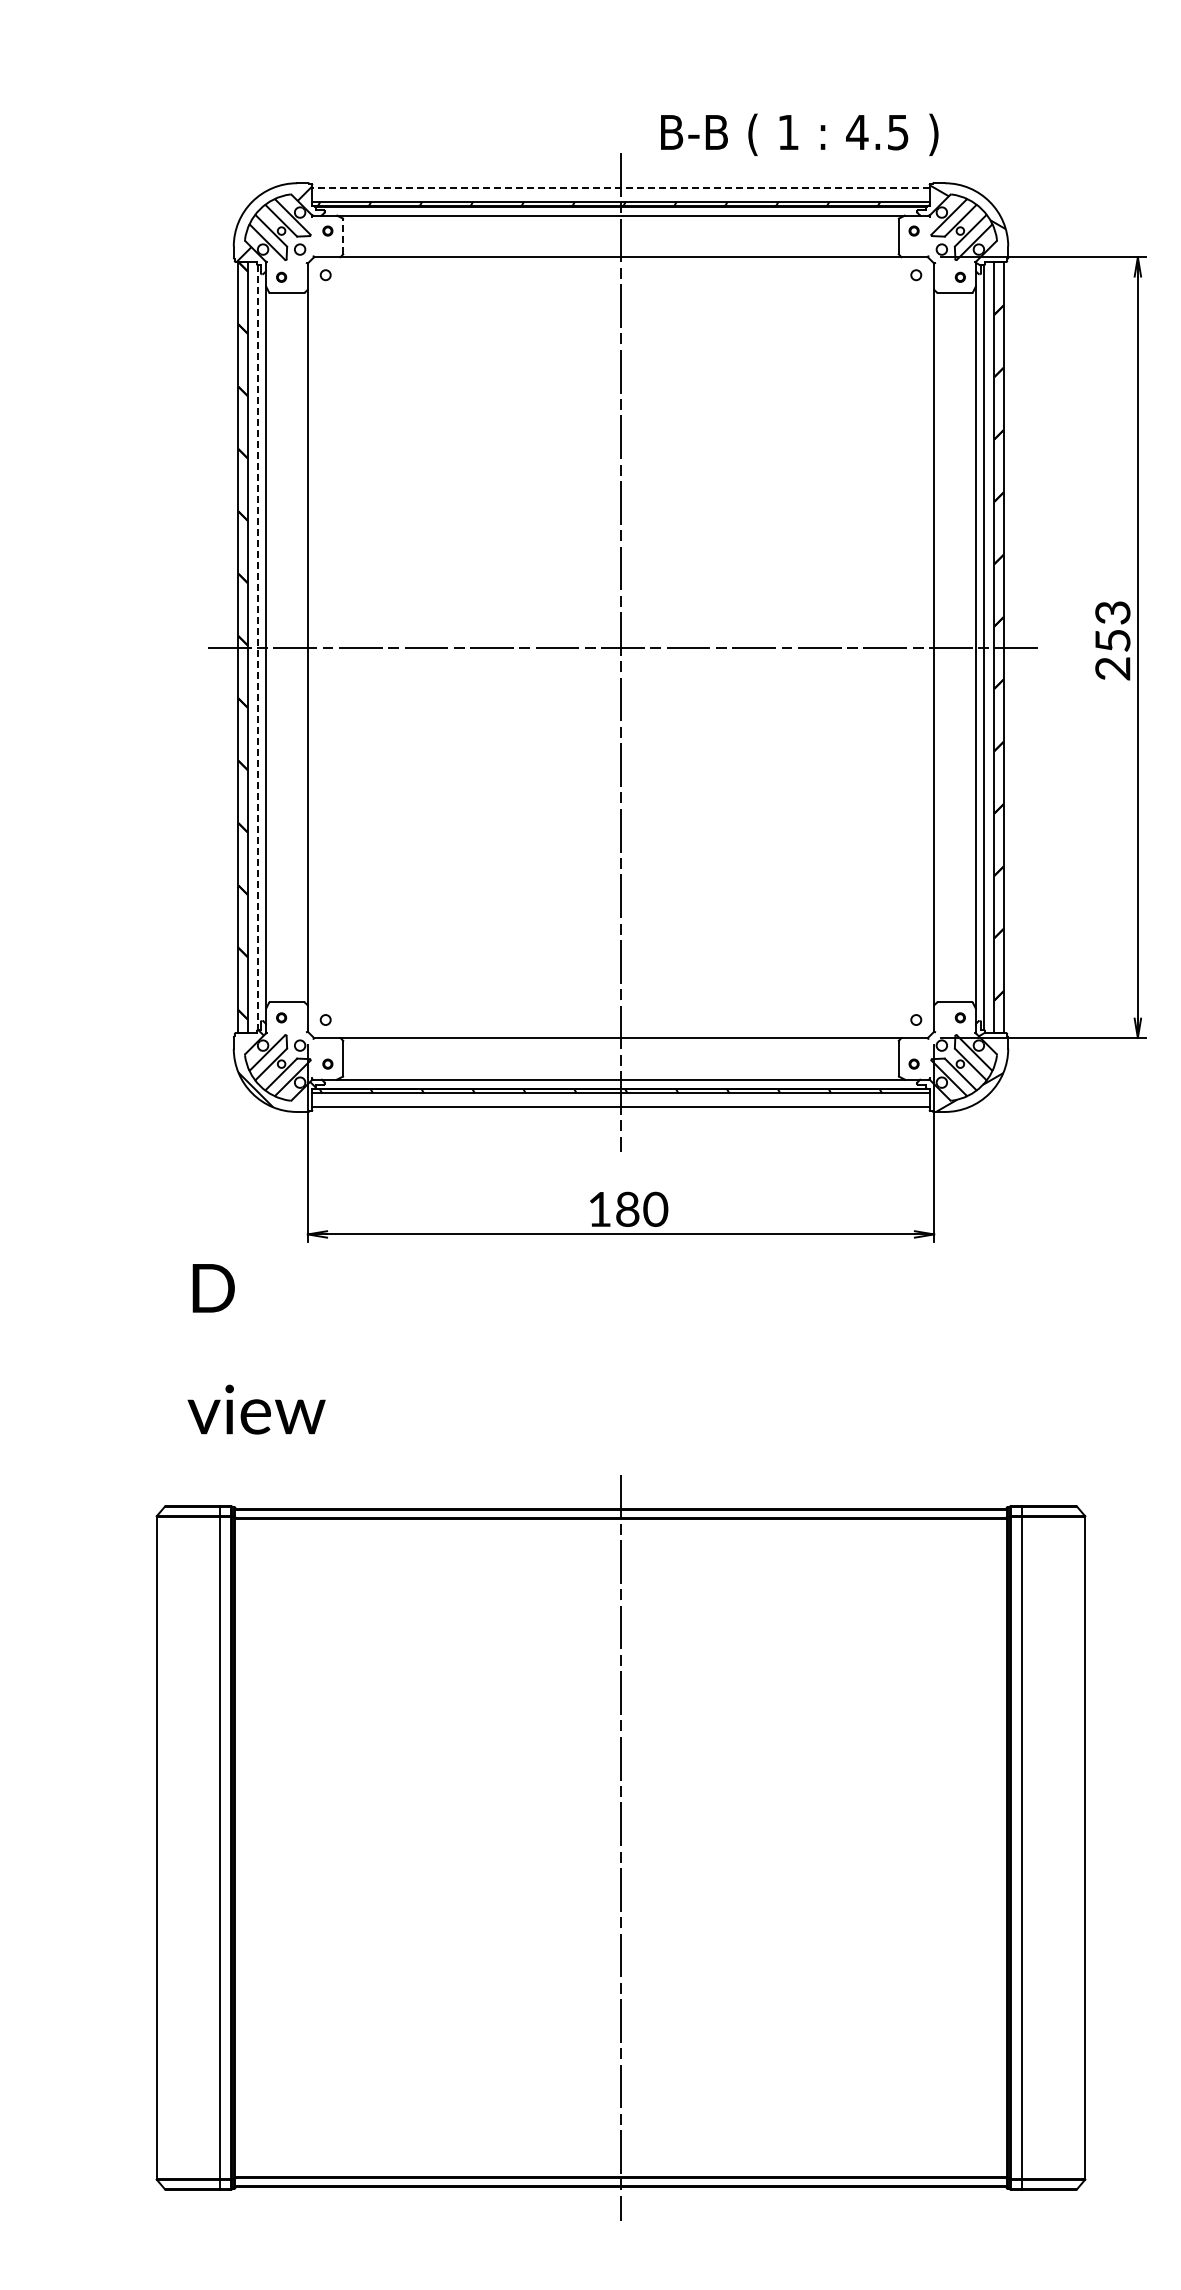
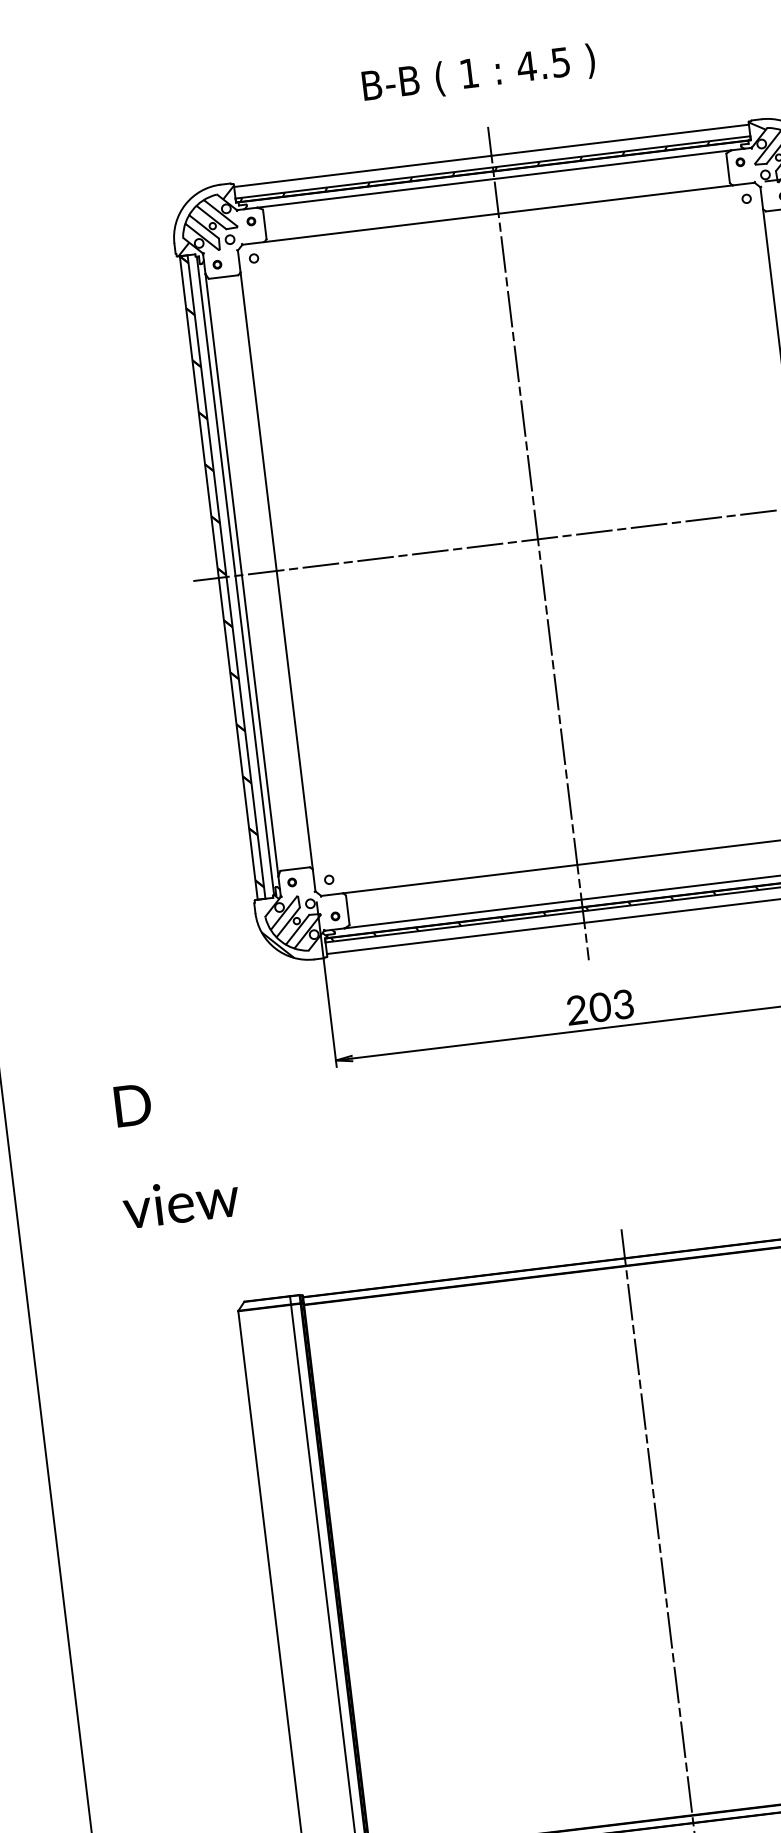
text: (799, 134) -> (478, 74), moved
line: (621, 187) -> (491, 155), dashed -> solid
line: (343, 236) -> (264, 224), dashed -> solid
line: (258, 647) -> (235, 575), dashed -> solid
text: (628, 1208) -> (600, 1006), 180 -> 203
text: (256, 1349) -> (174, 1151), moved

